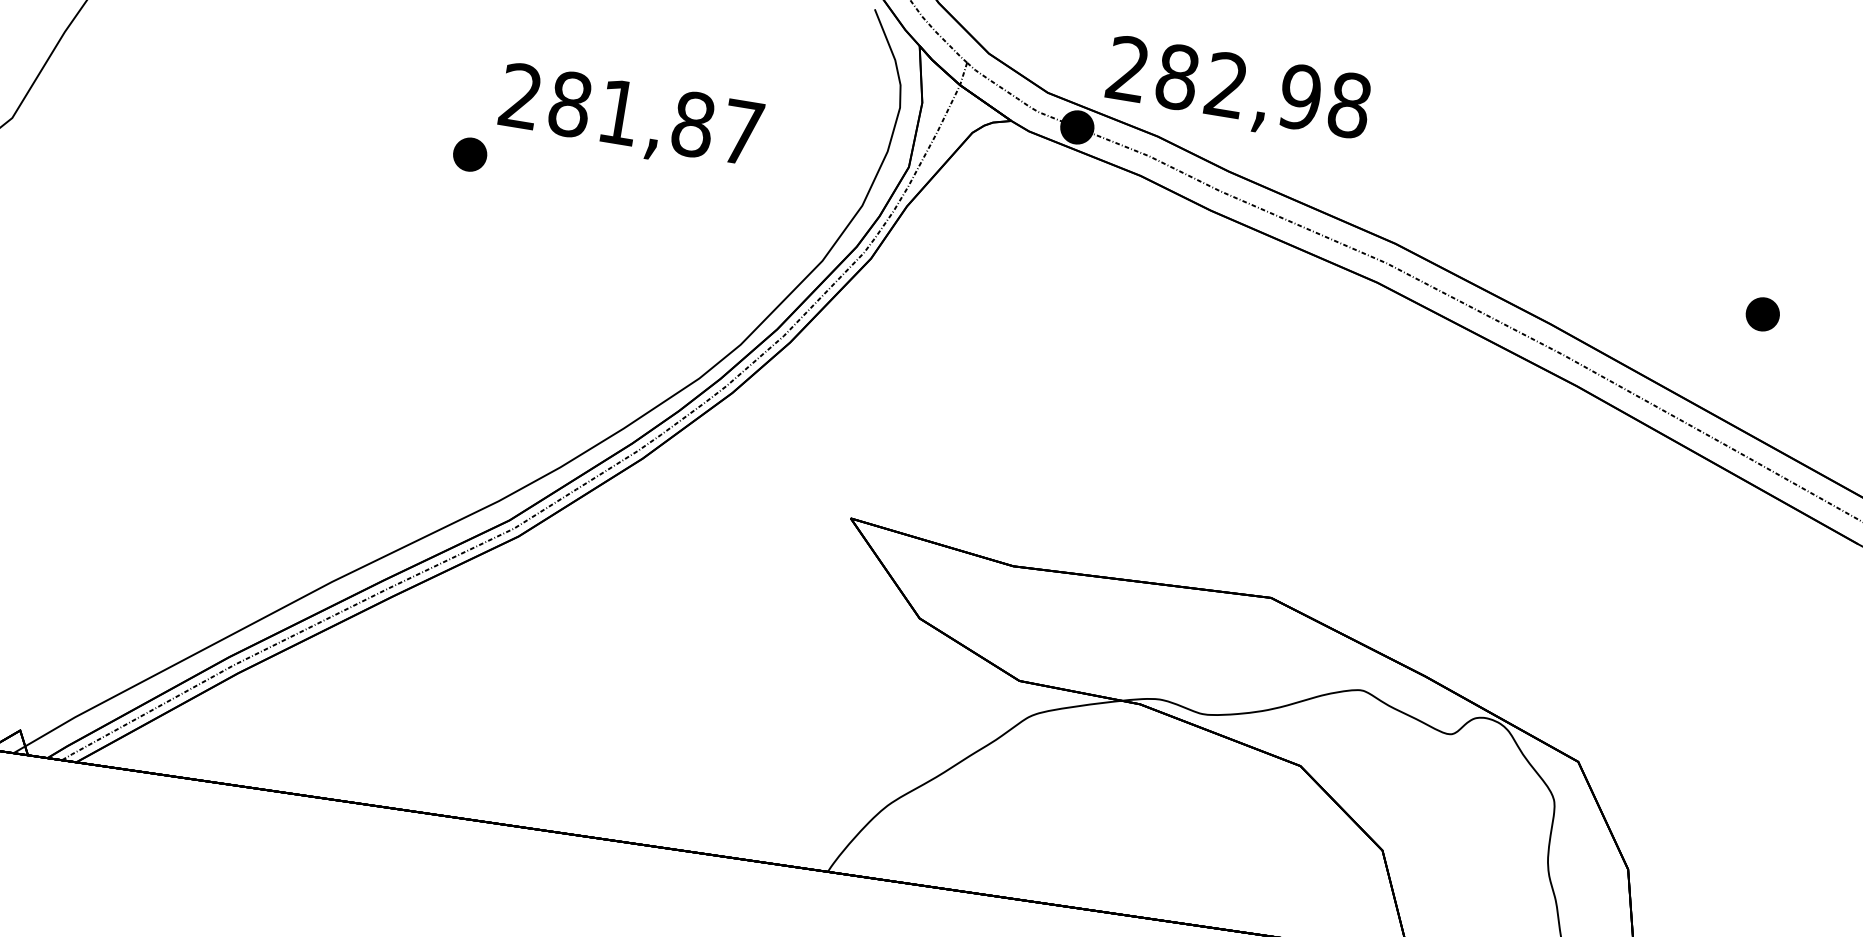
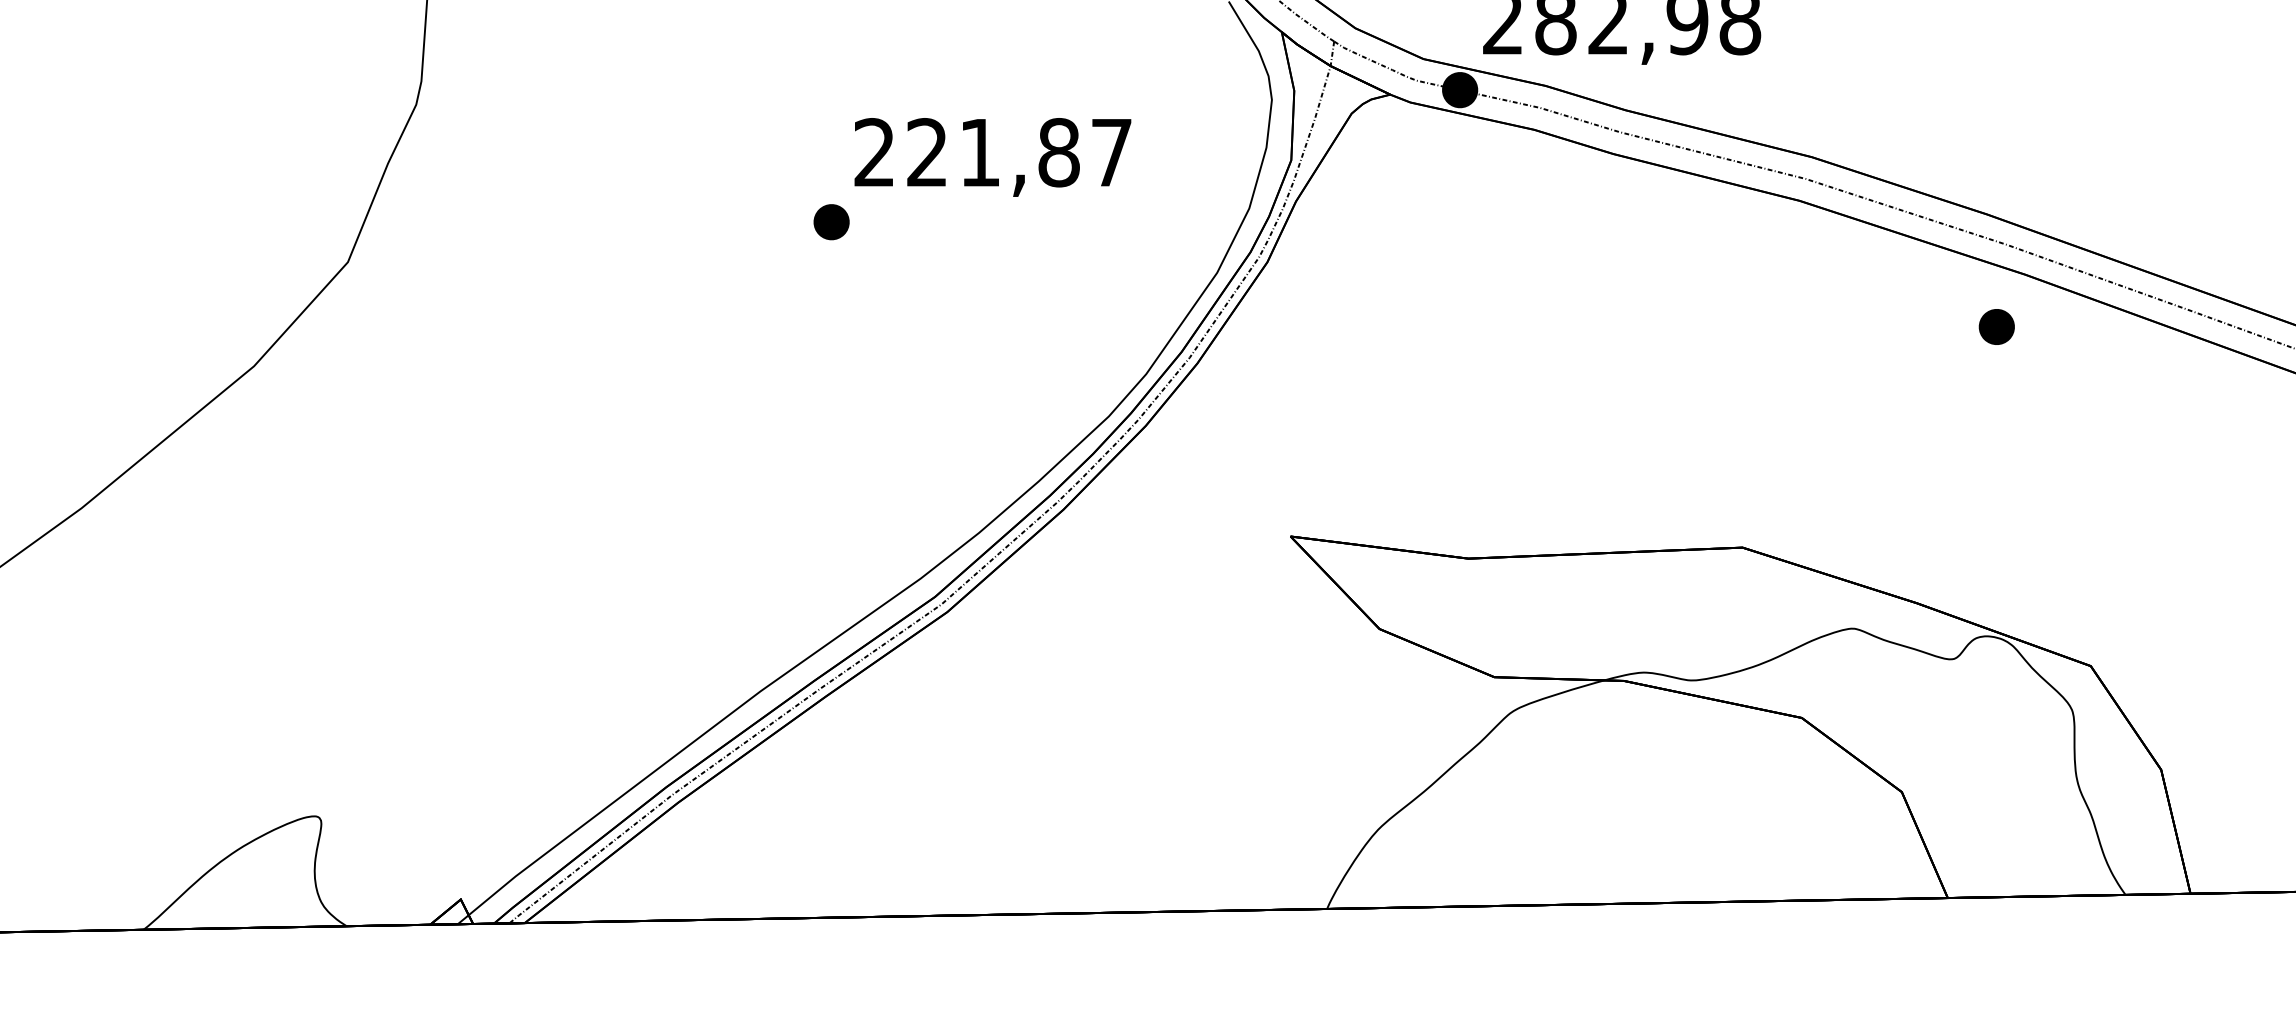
text: (570, 104) -> (927, 152), 281,87 -> 221,87
part: (1762, 313) -> (1996, 326), moved

